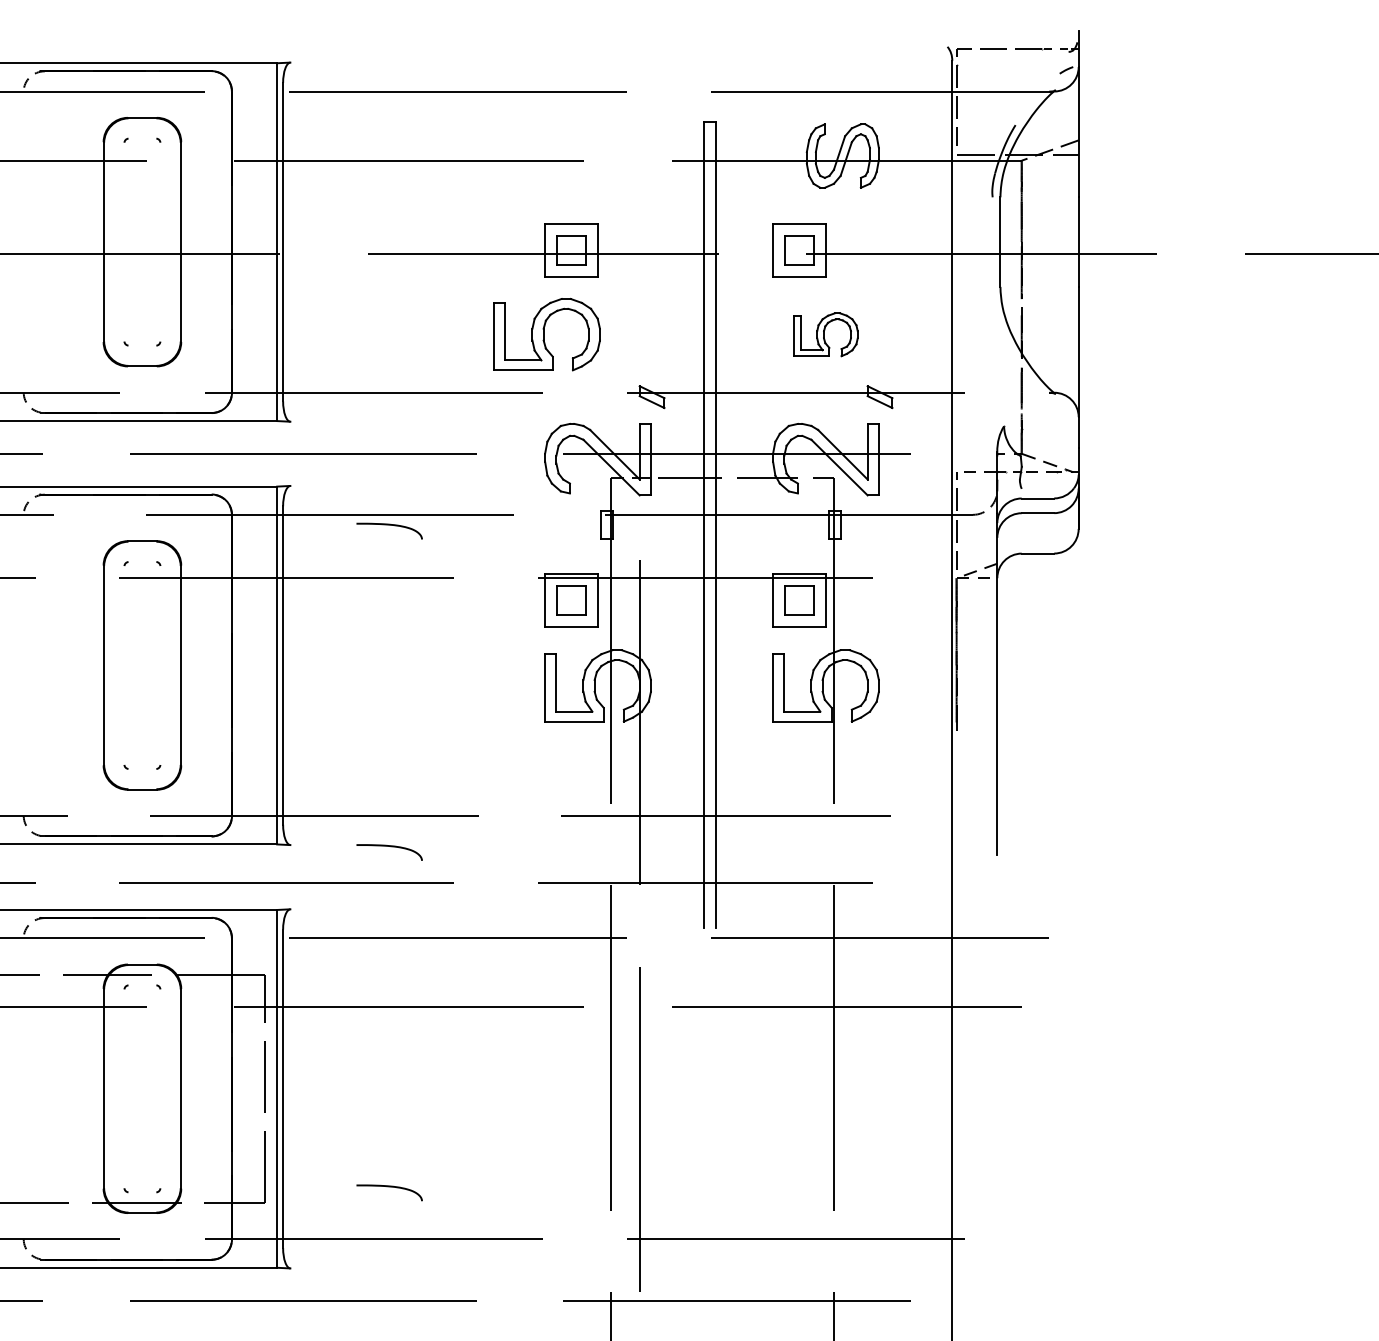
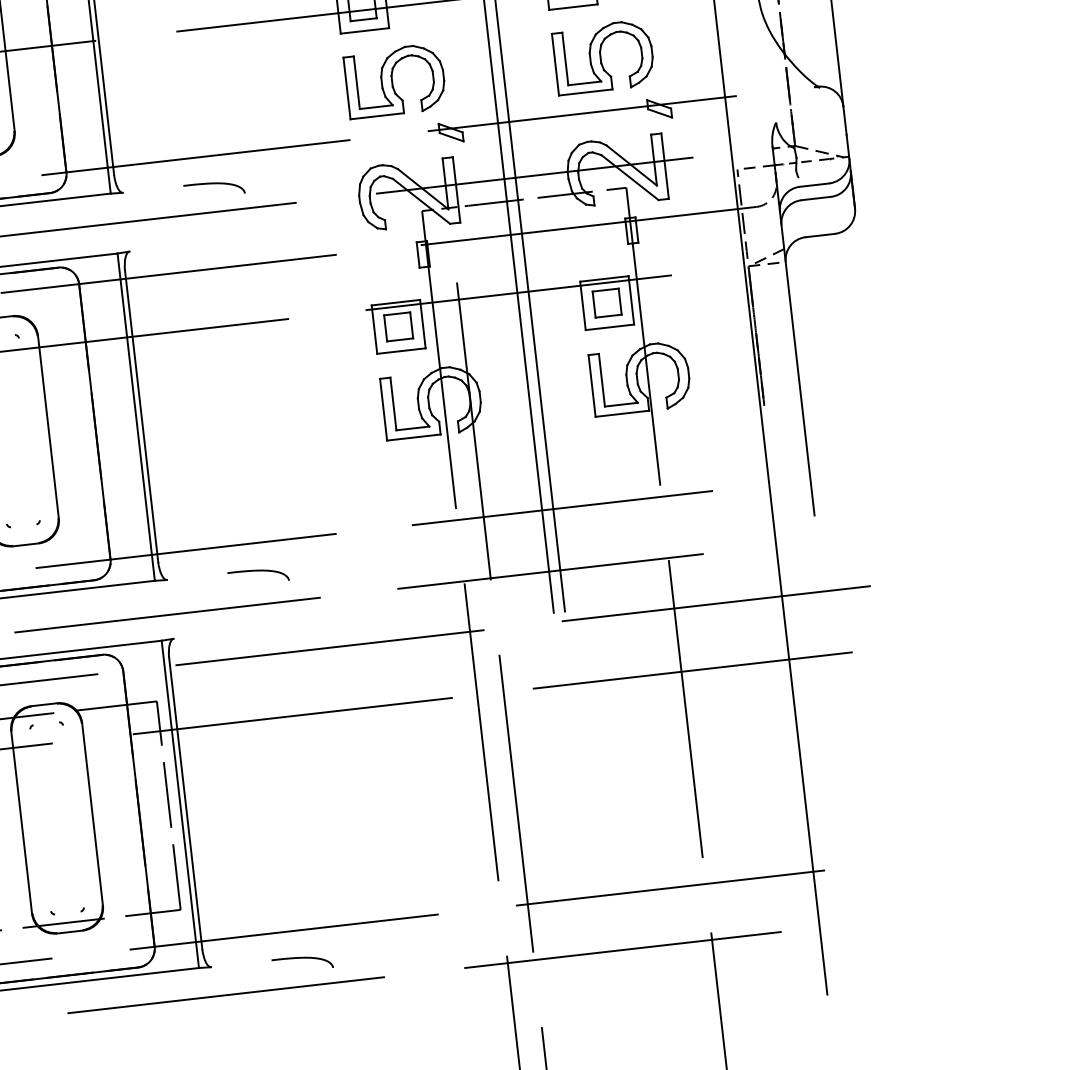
part: (546, 334) -> (394, 81), moved
part: (825, 334) -> (603, 57), size x1.67
curve: (389, 525) -> (213, 184), moved
curve: (389, 1187) -> (301, 958), moved

